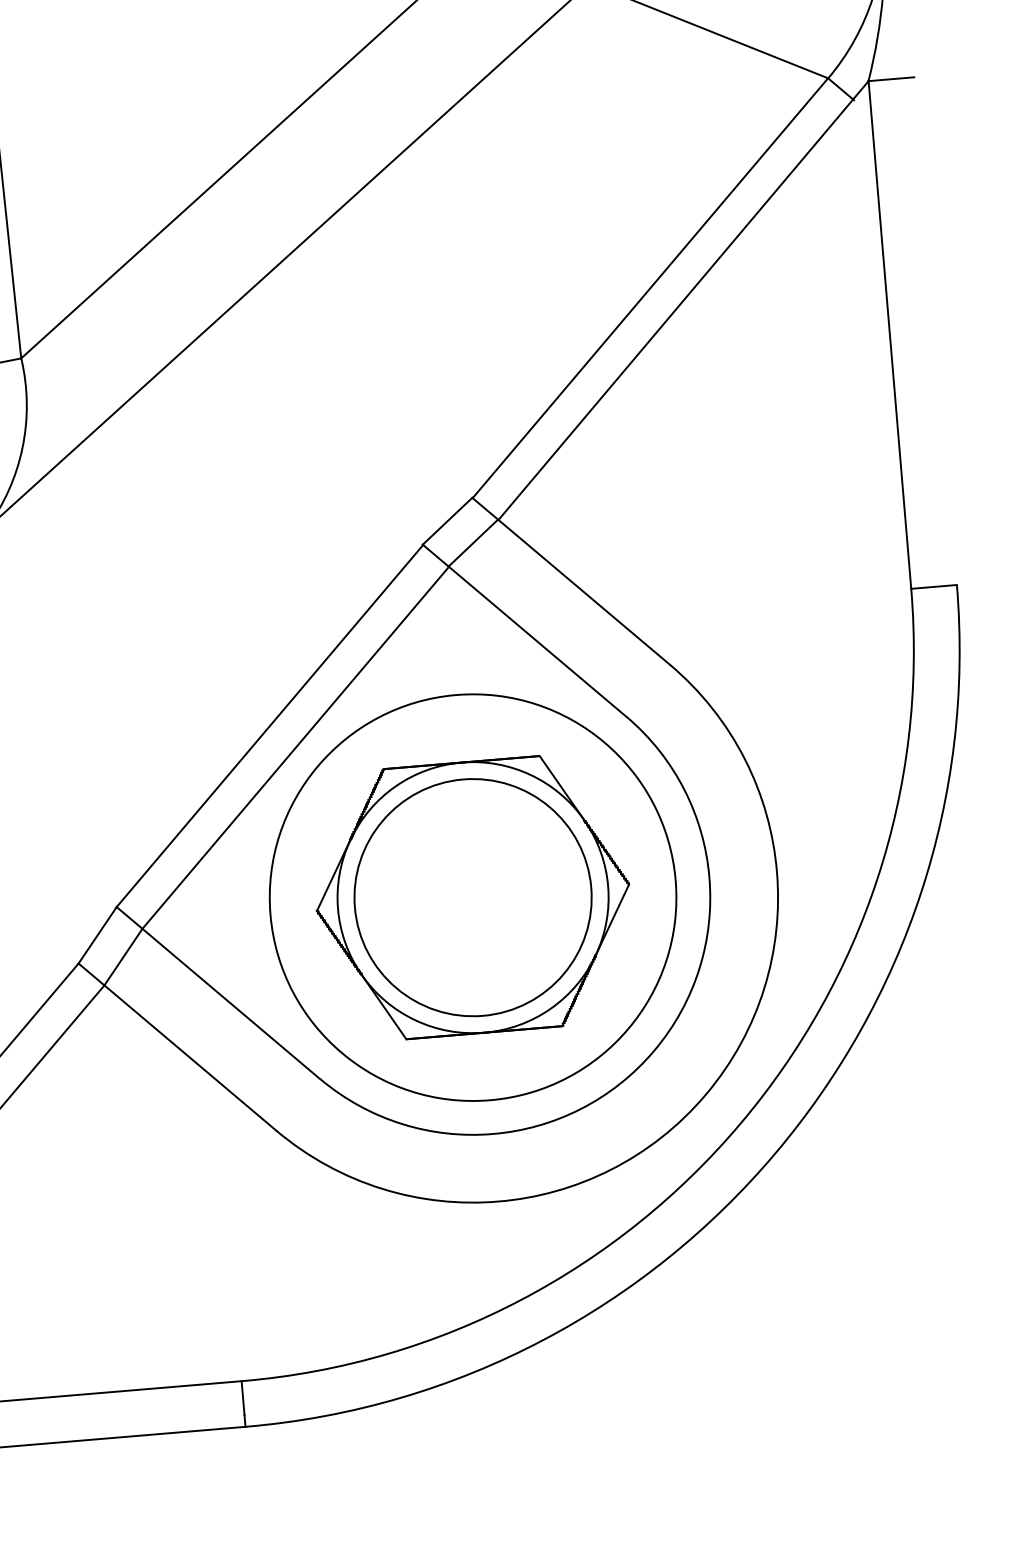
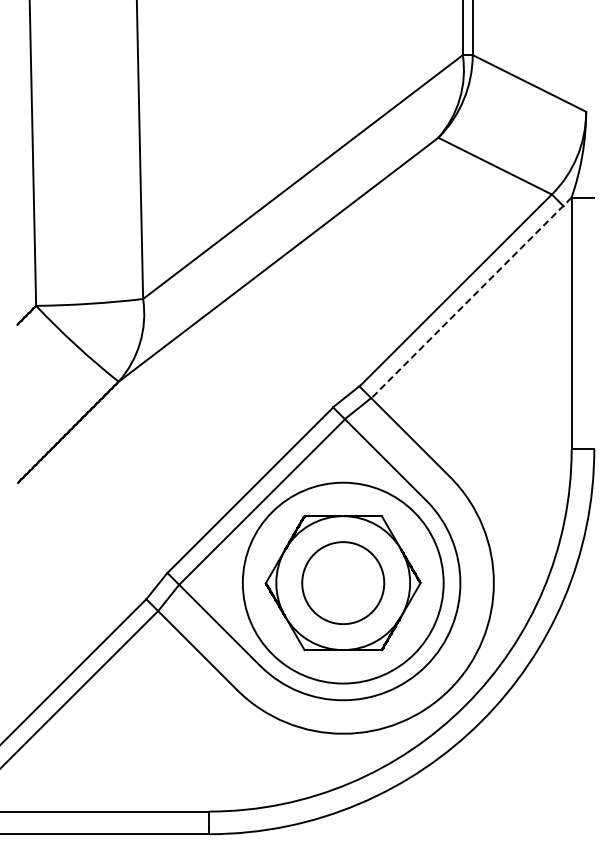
line: (683, 299) -> (471, 297), solid -> dashed
circle: (471, 896) -> (342, 582), size x0.7

